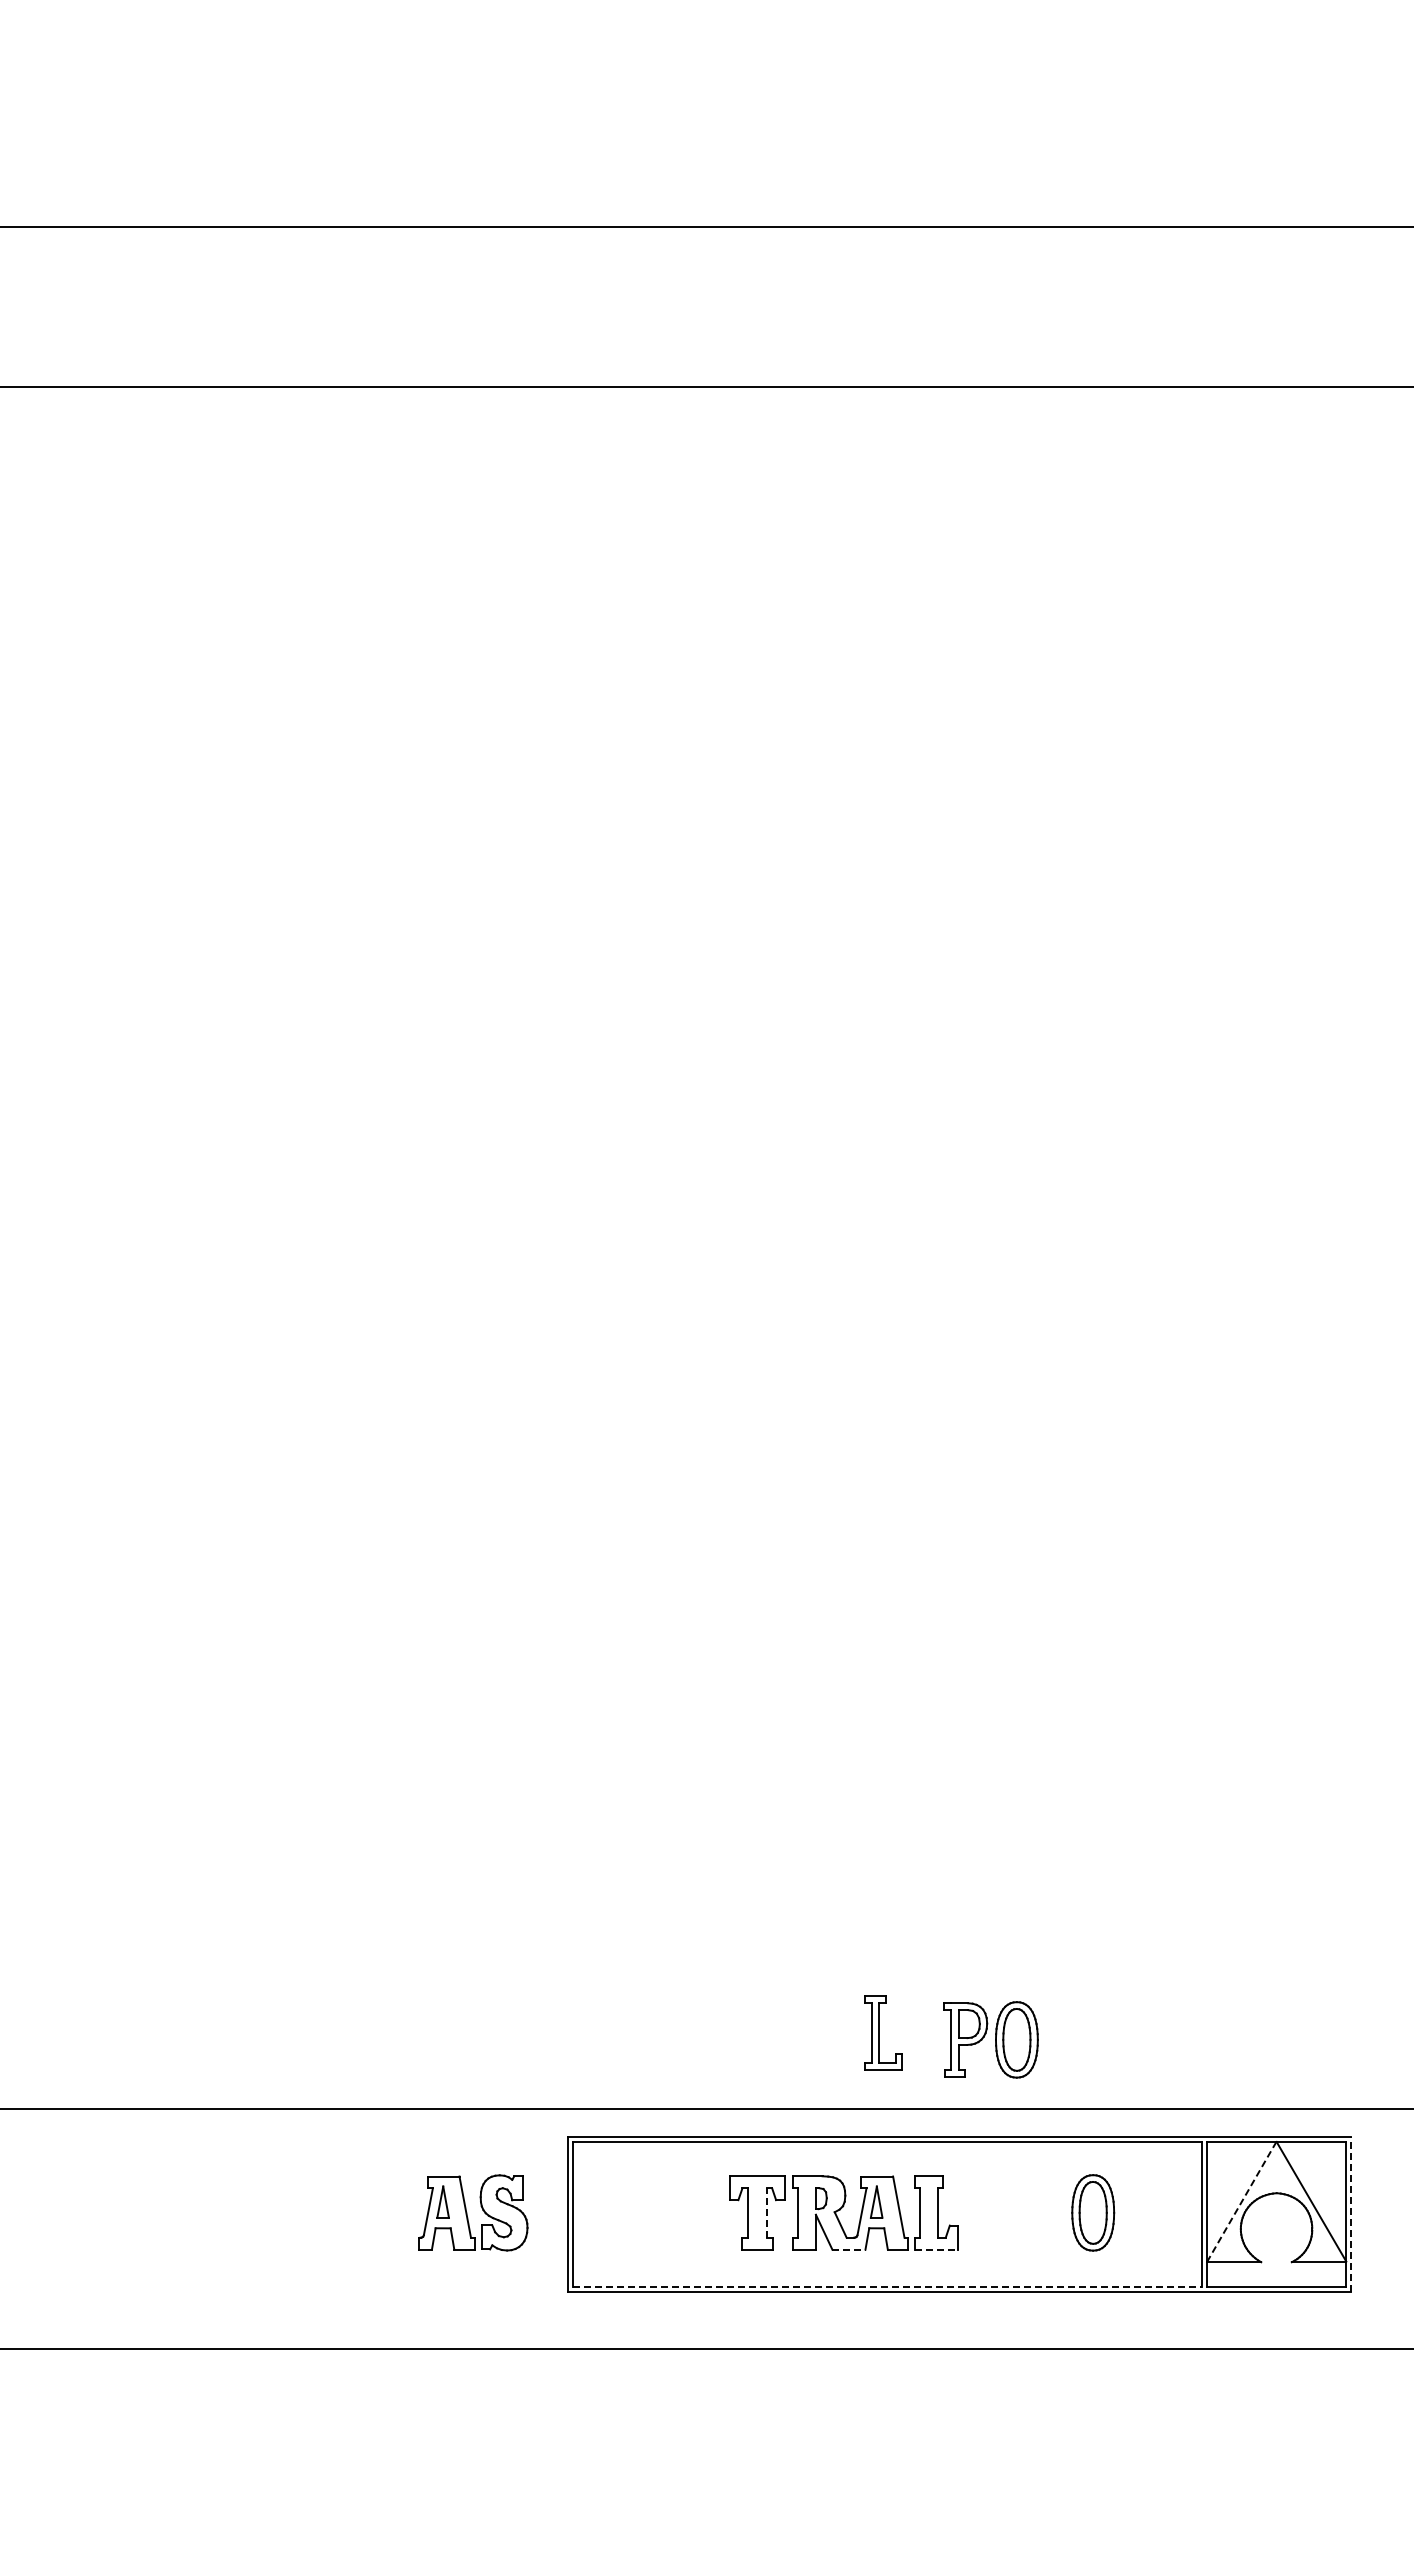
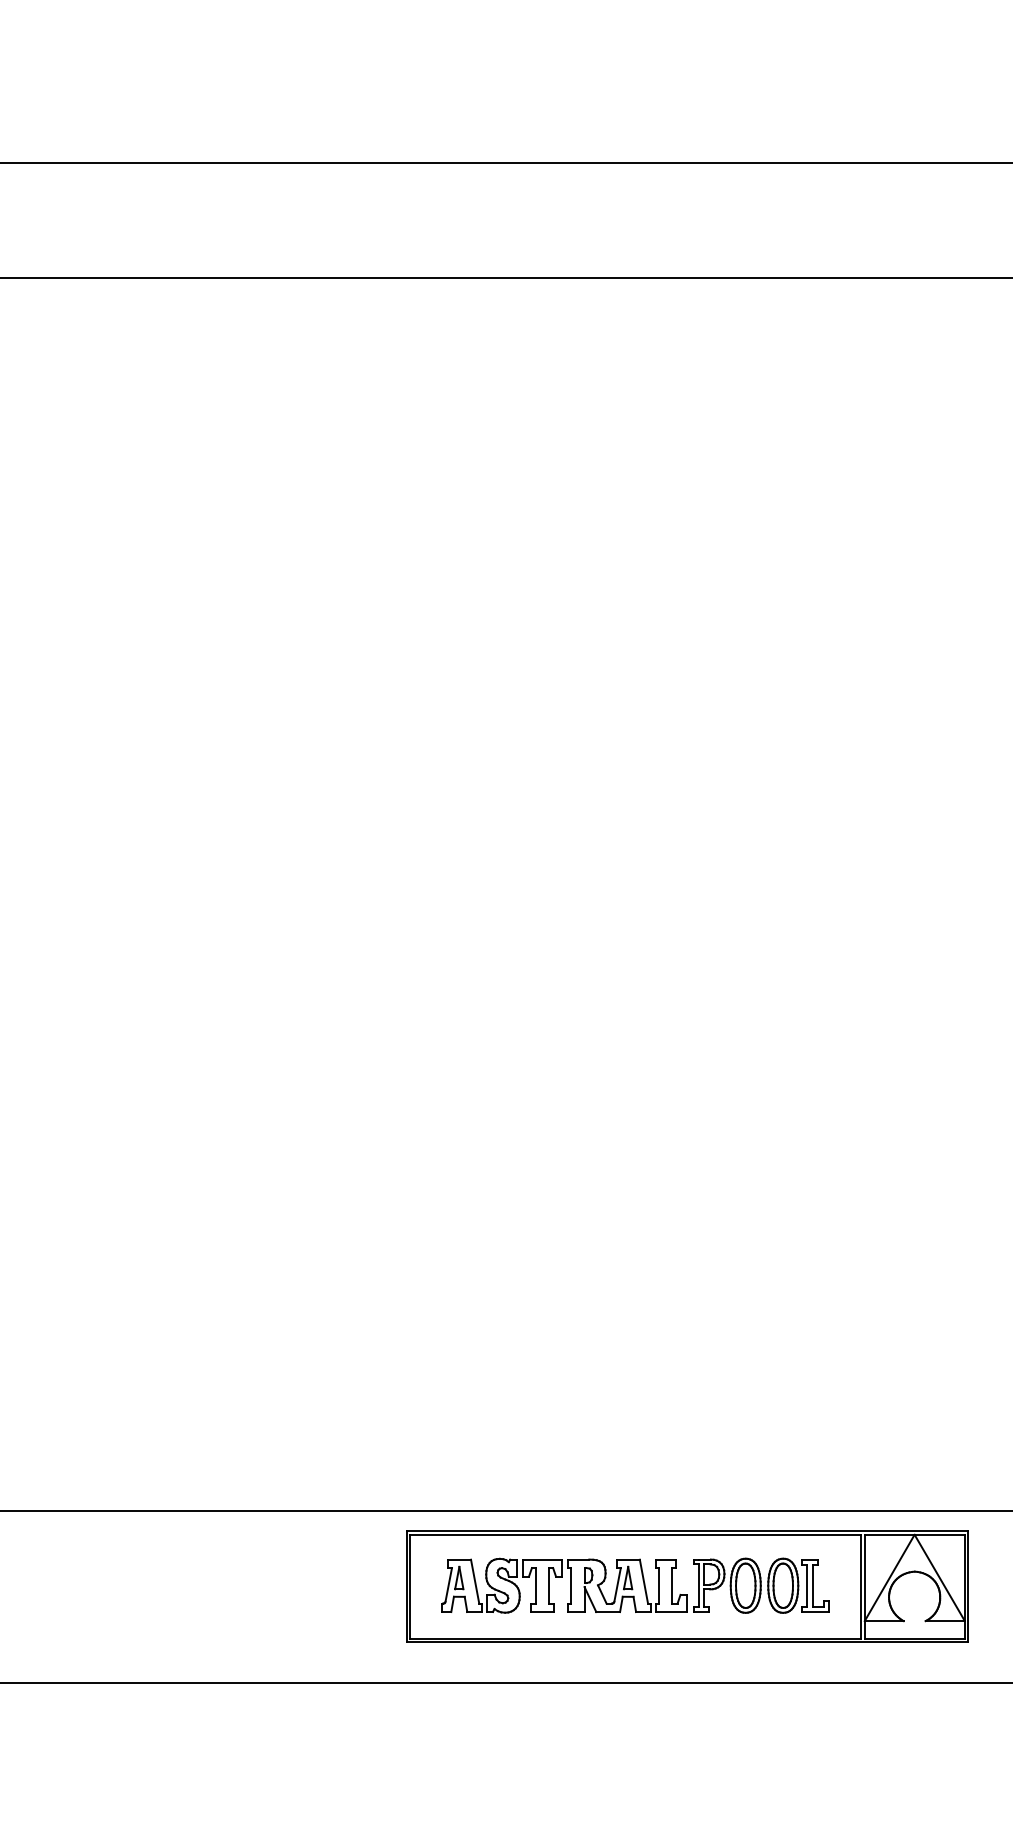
part: (883, 2032) -> (815, 1585), moved
part: (990, 2039) -> (726, 1585), moved
line: (1241, 2201) -> (889, 1577), dashed -> solid
part: (473, 2212) -> (481, 1585), moved
line: (766, 2212) -> (549, 1585), dashed -> solid
line: (1351, 2214) -> (968, 1586), dashed -> solid
line: (848, 2249) -> (607, 1612), dashed -> solid
line: (936, 2249) -> (670, 1612), dashed -> solid
line: (887, 2287) -> (635, 1639), dashed -> solid

